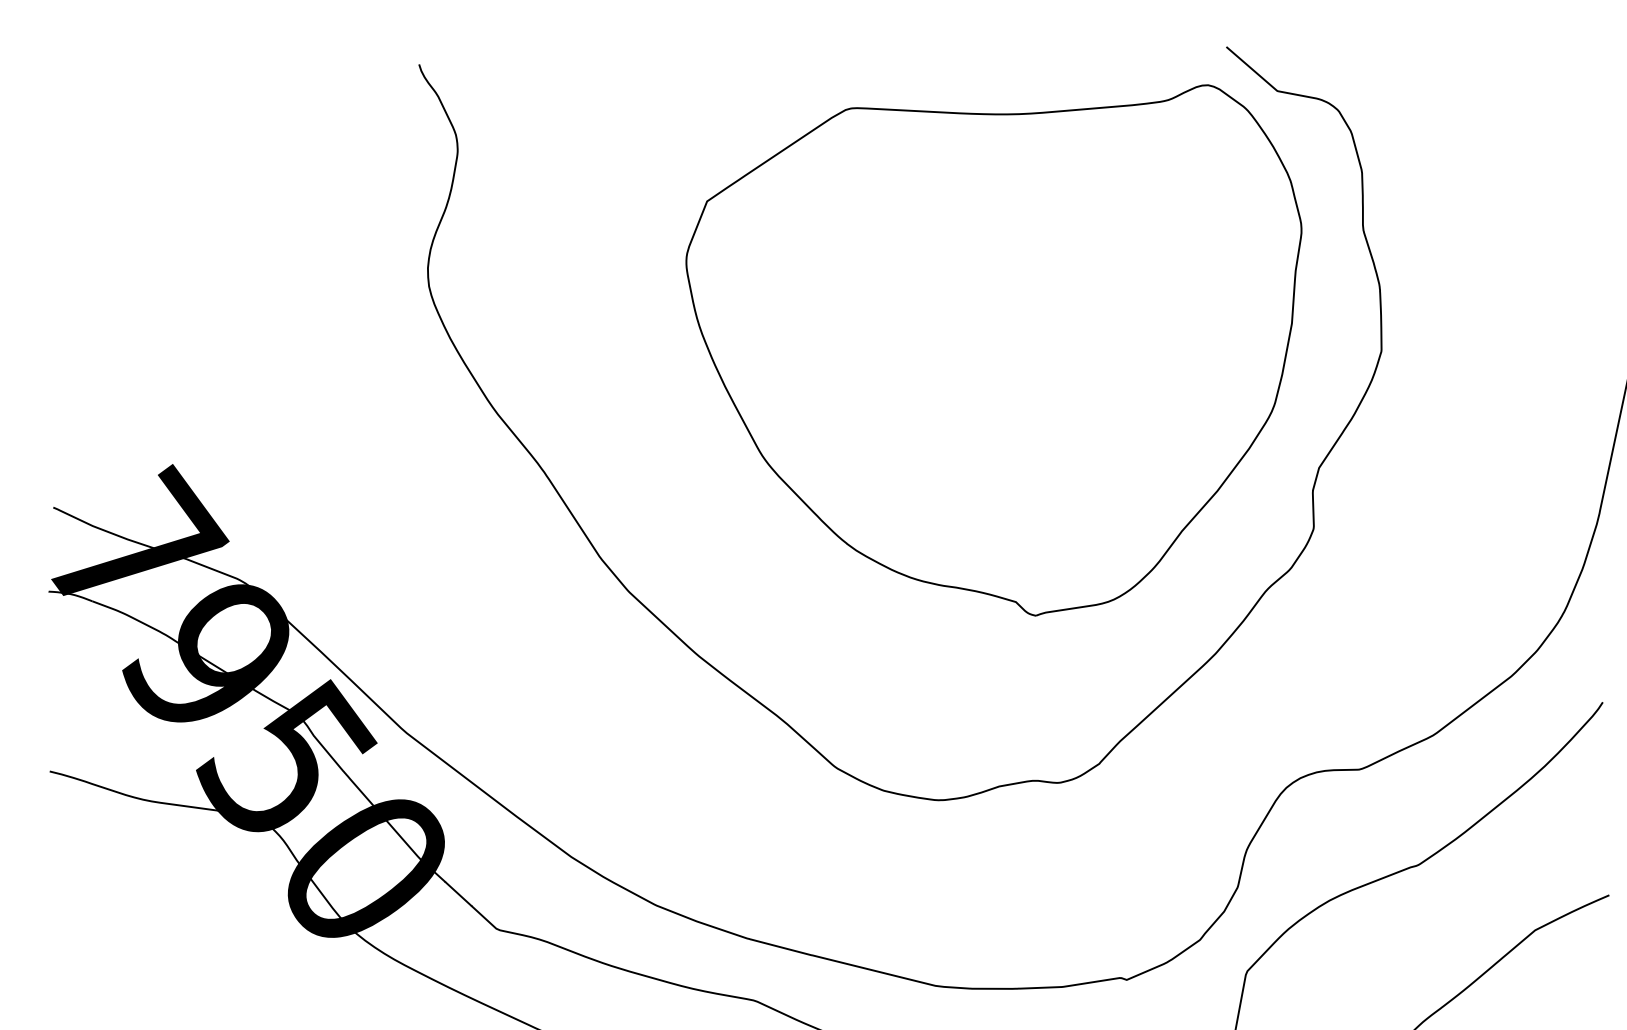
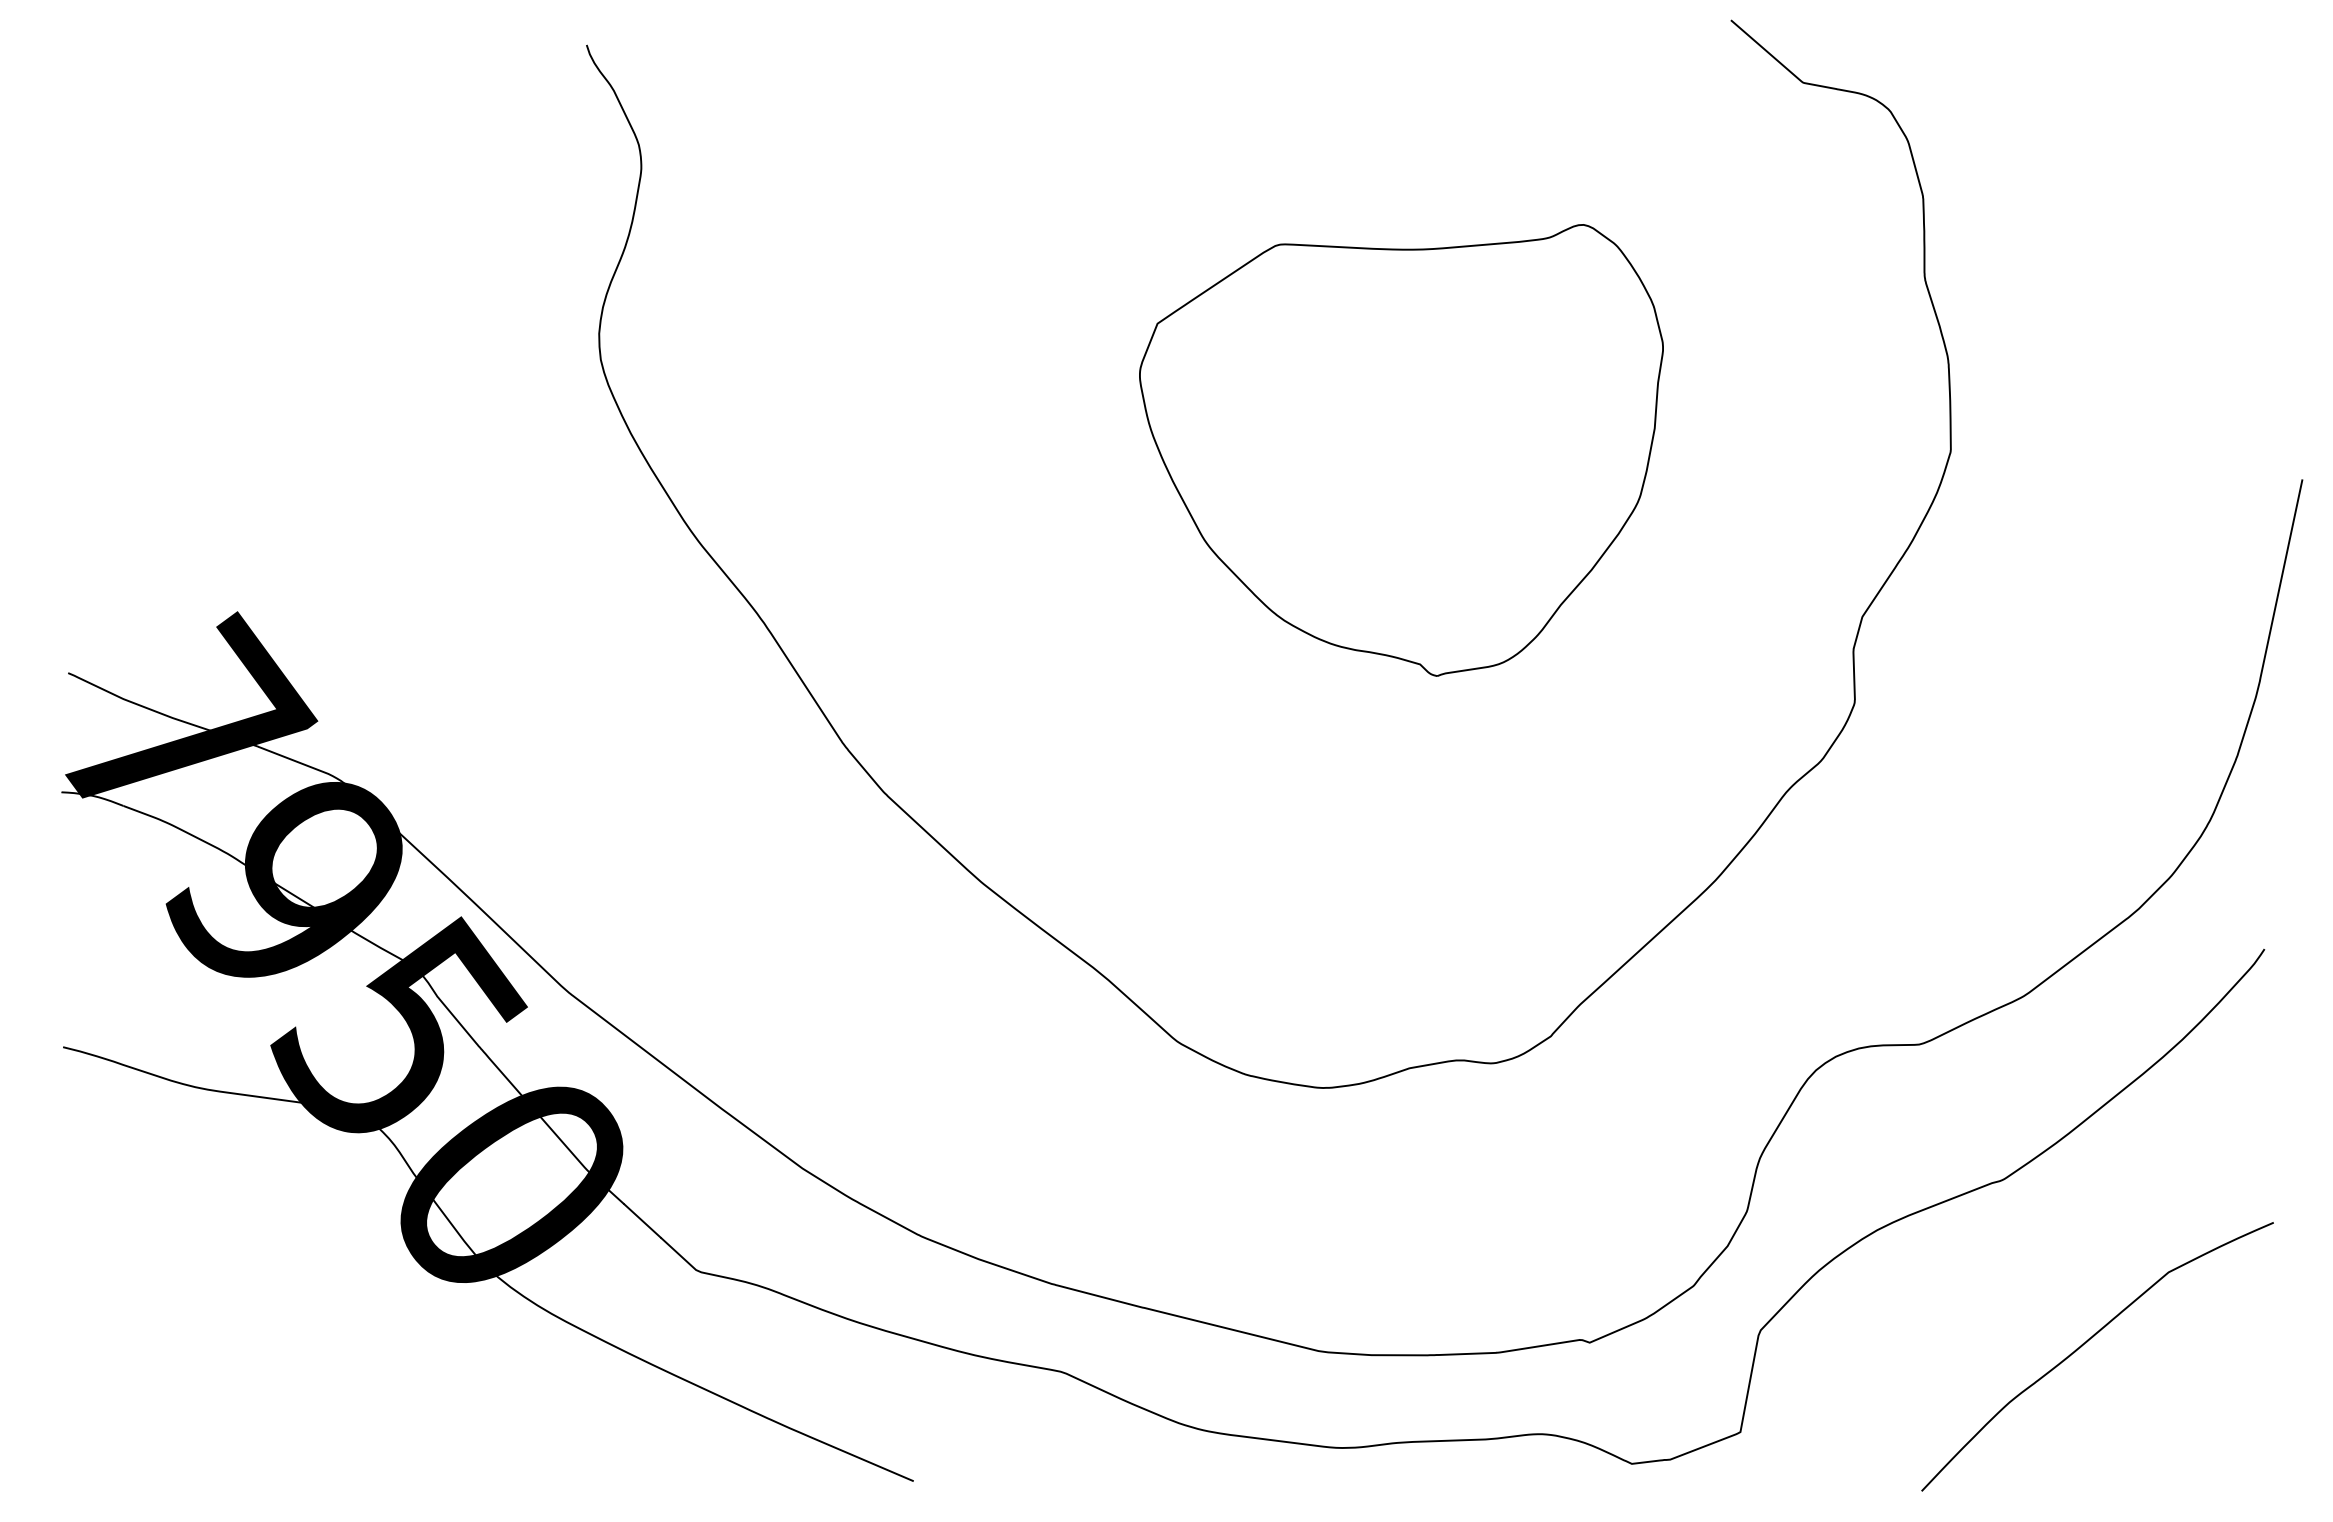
part: (993, 350) -> (1401, 450), size x0.6

